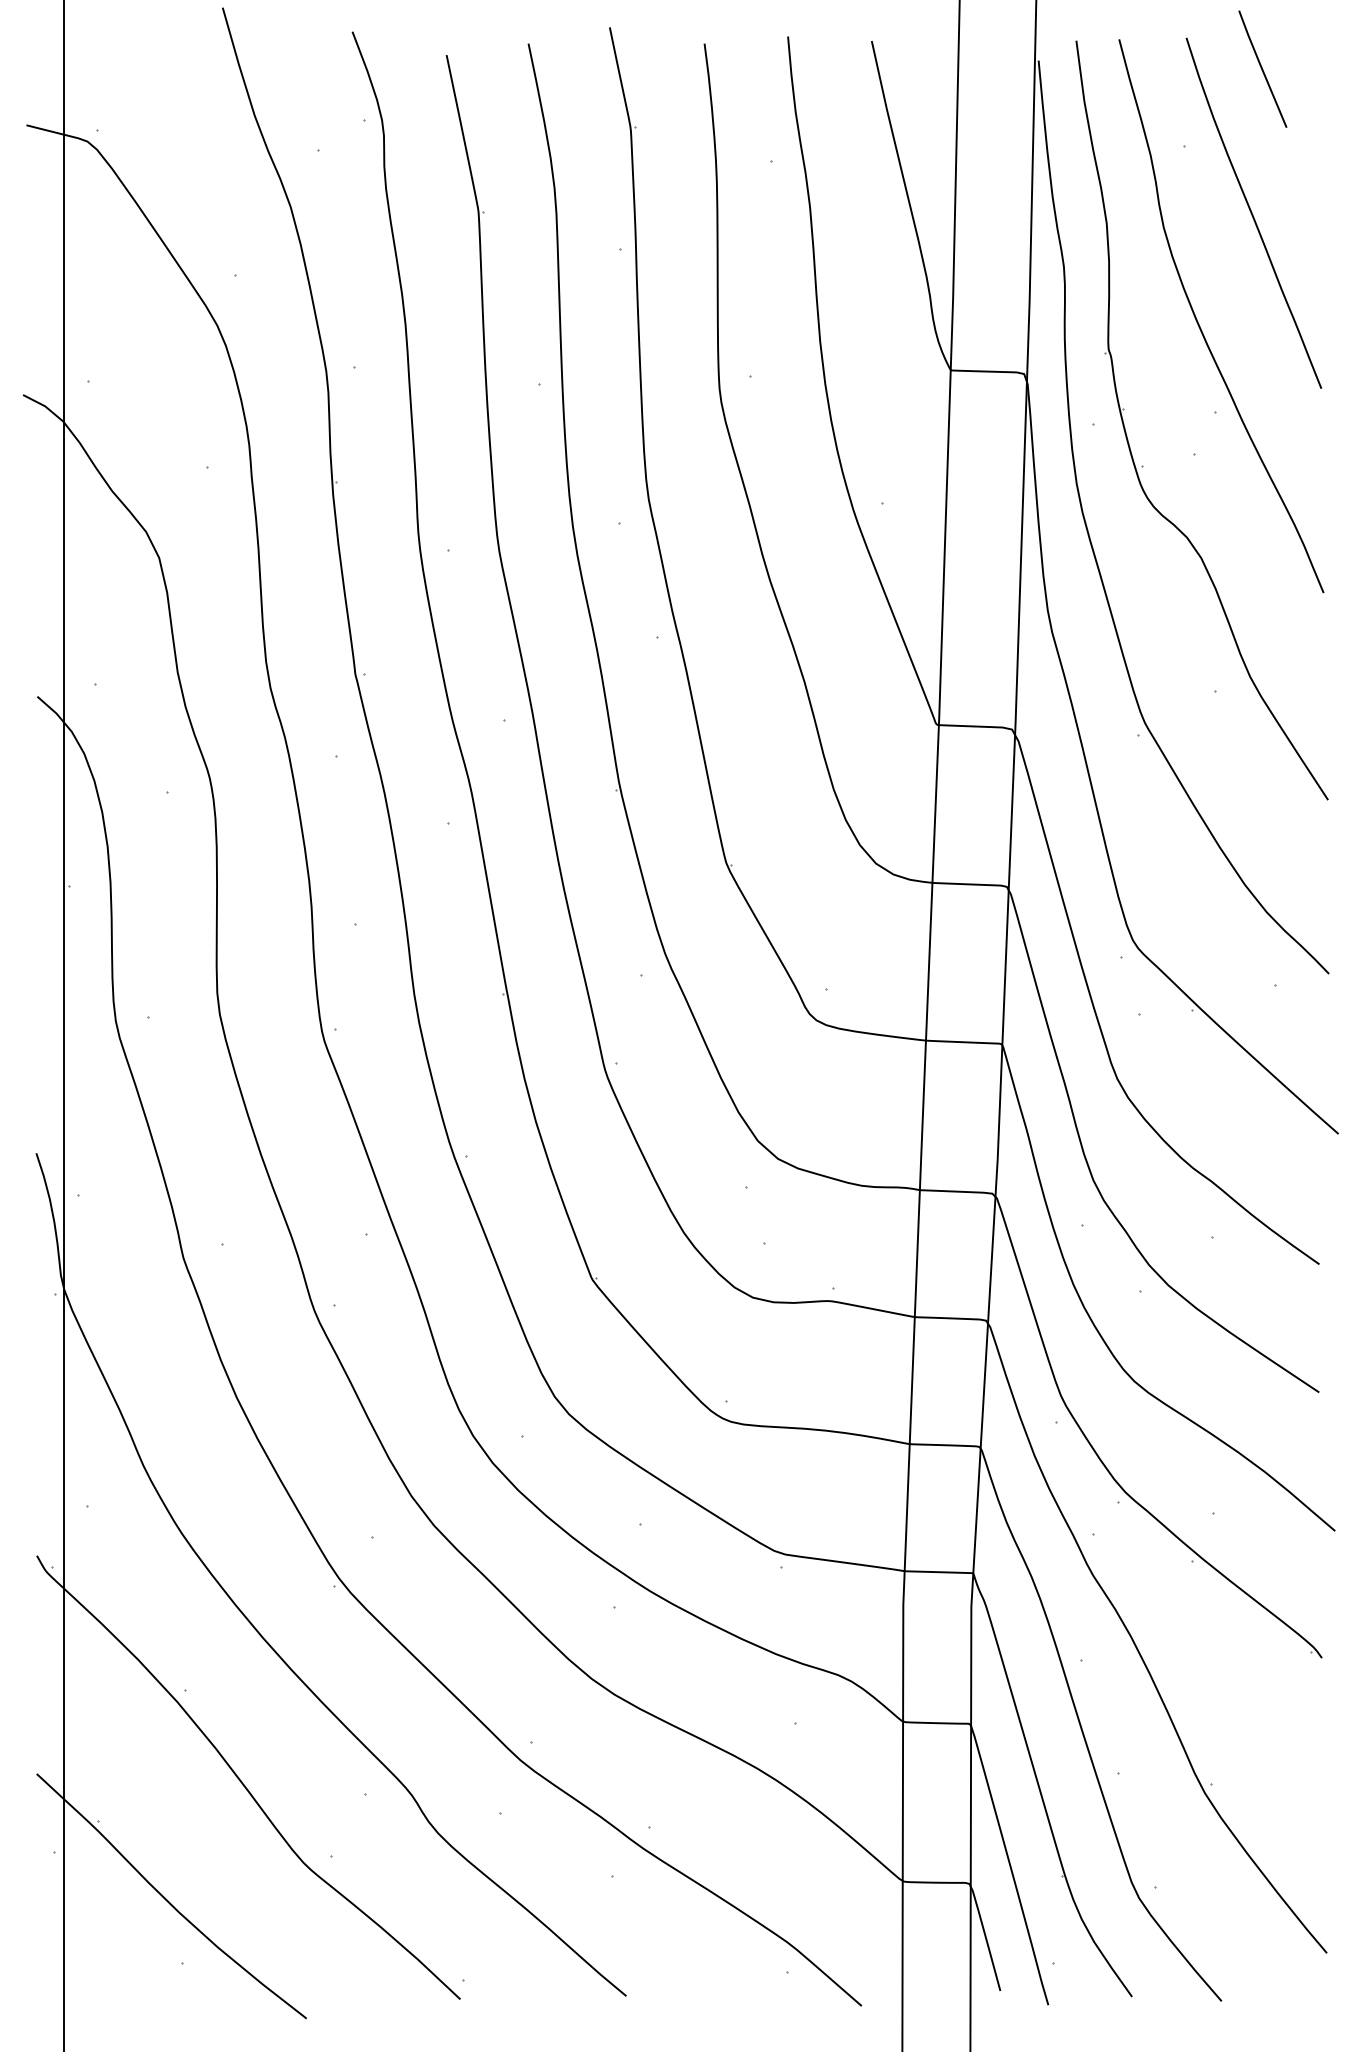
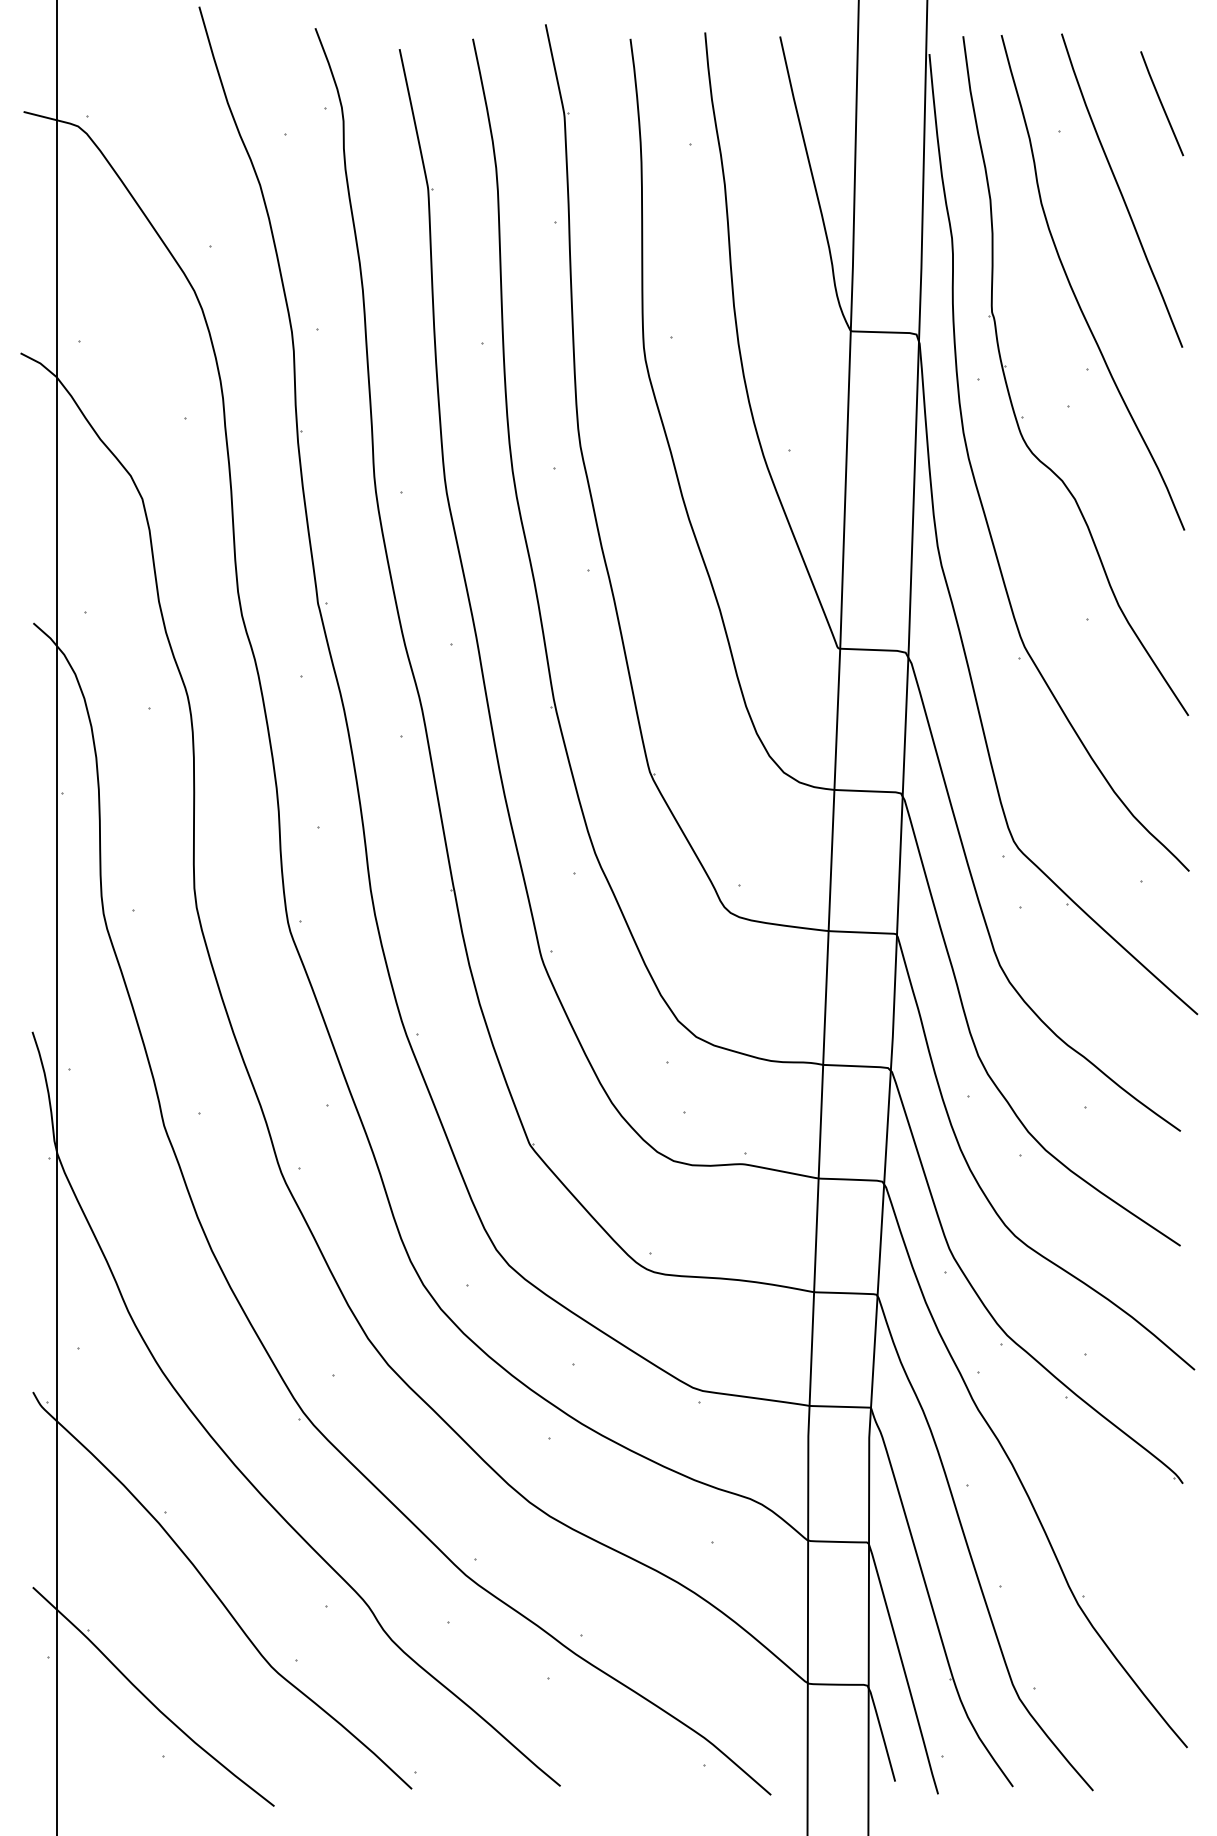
line: (1263, 68) -> (1162, 103), moved

